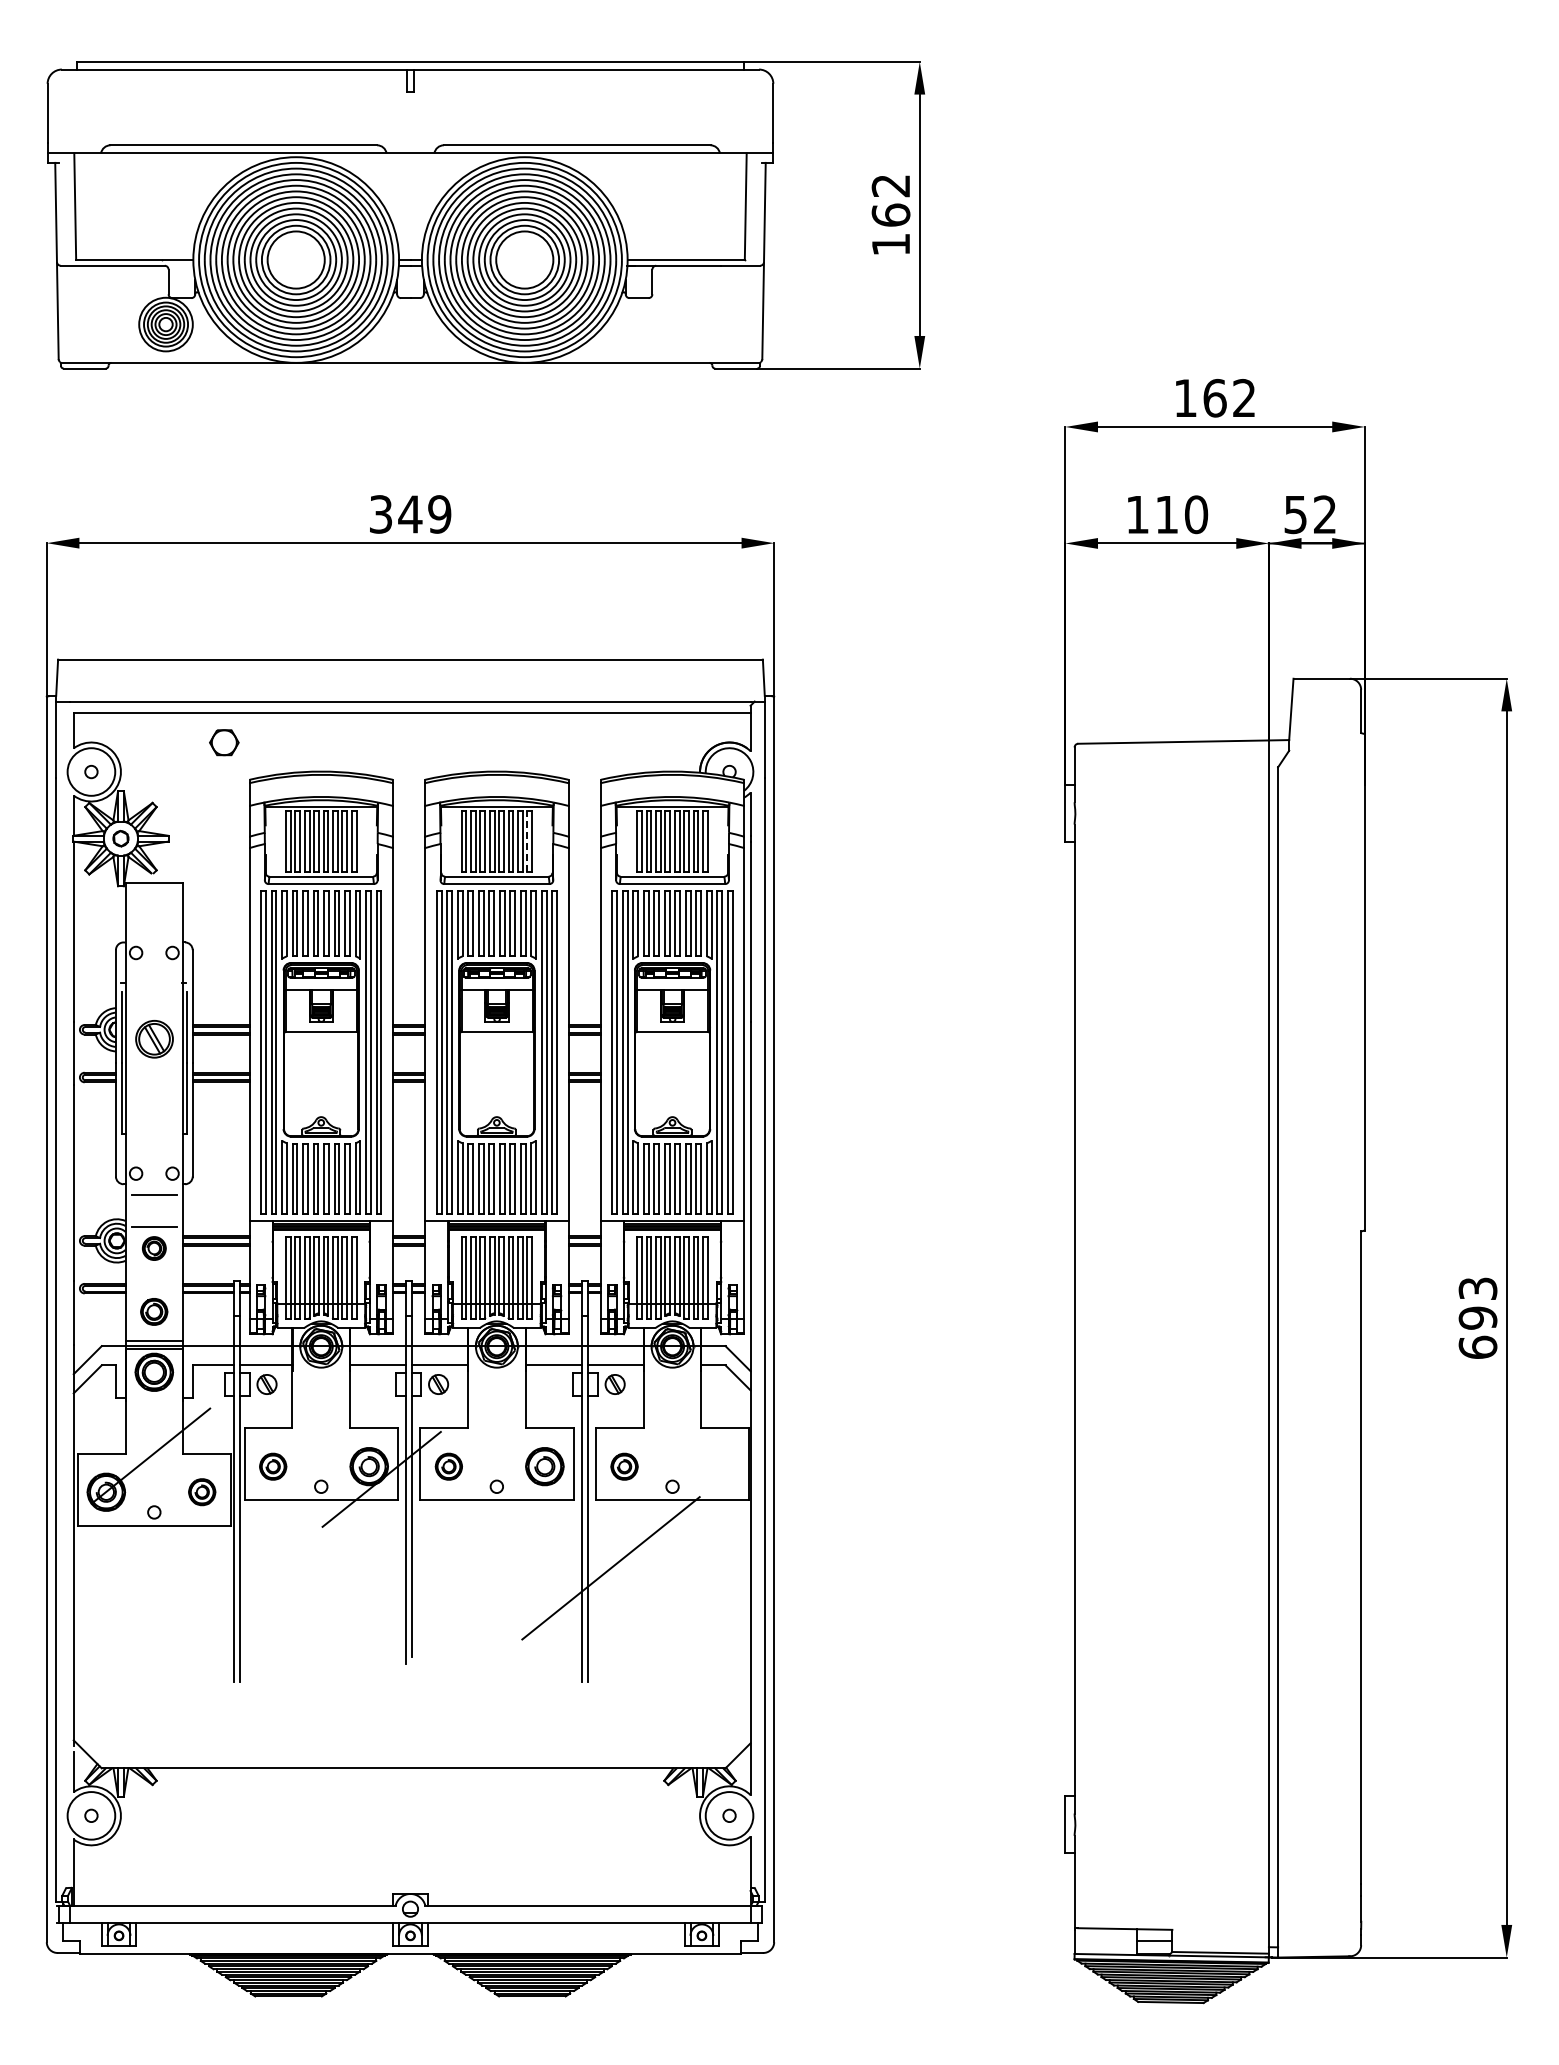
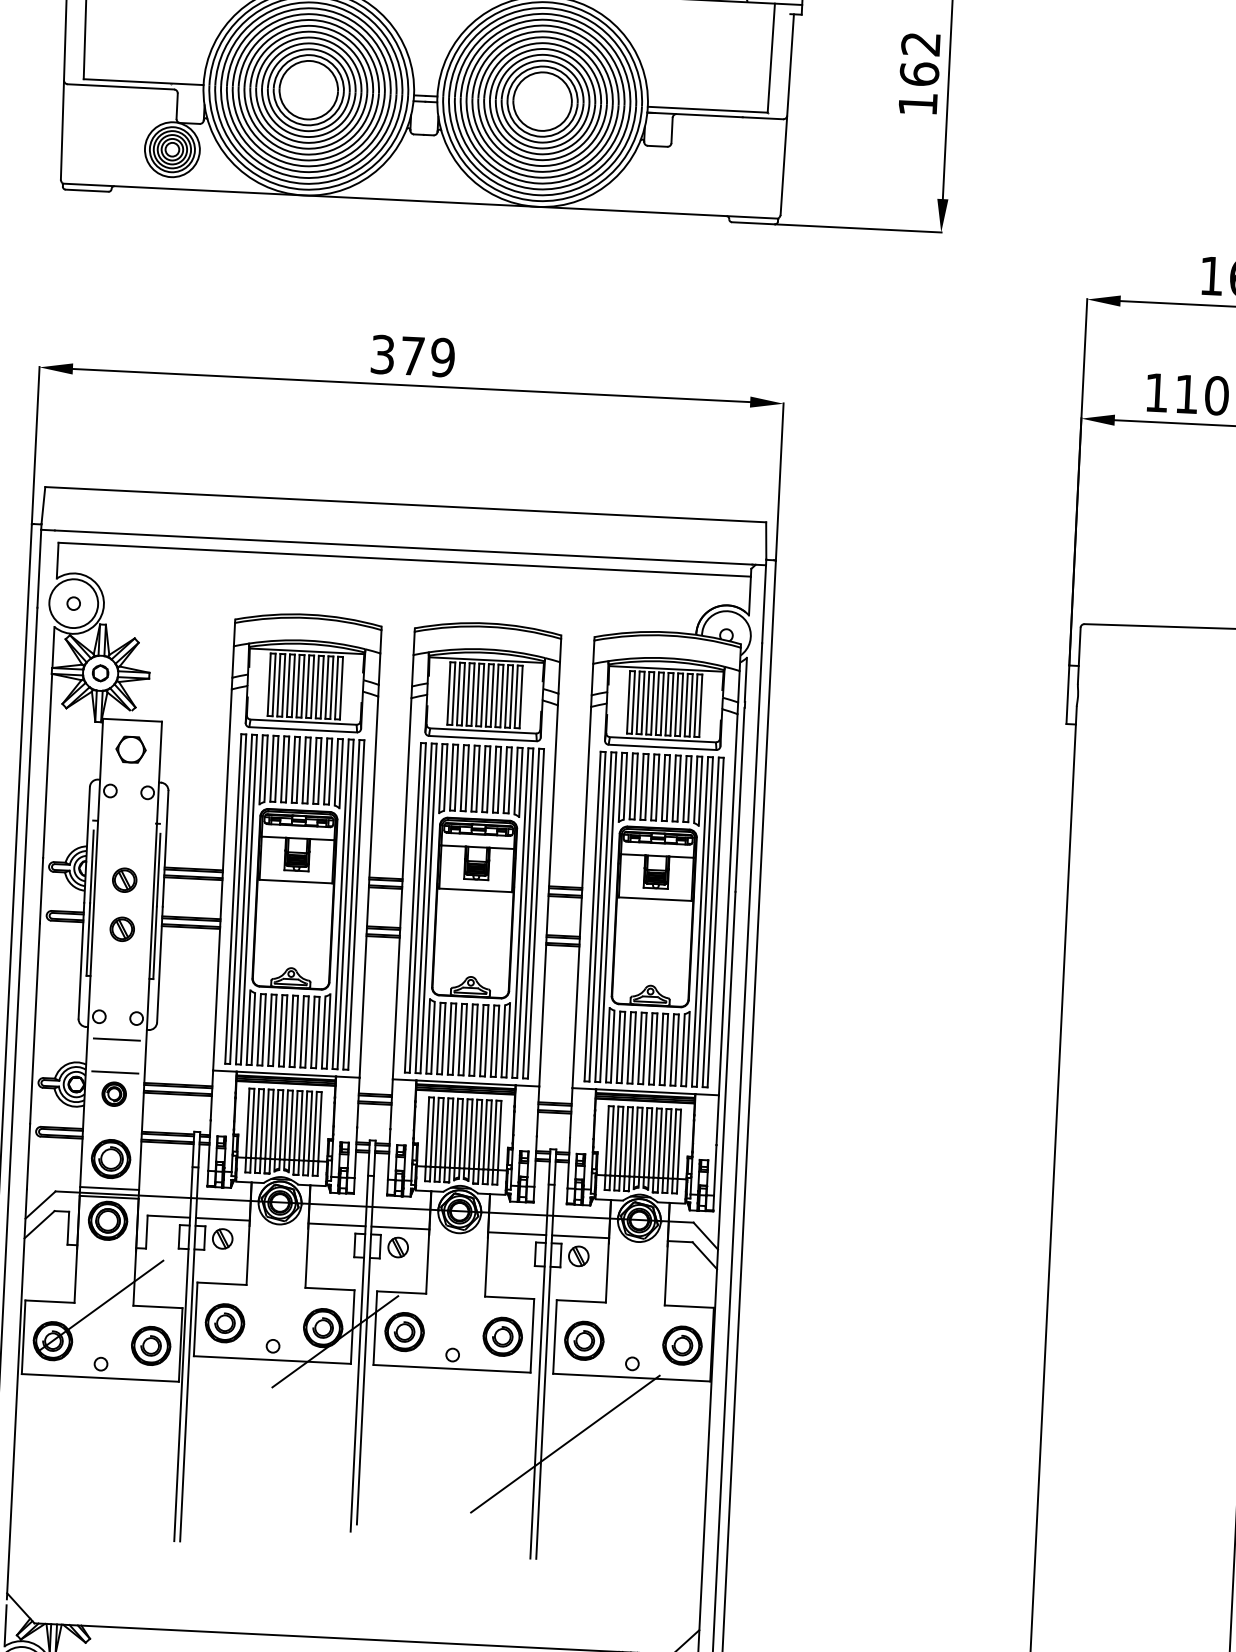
text: (410, 514) -> (412, 356), 349 -> 379
part: (224, 742) -> (131, 749), moved
line: (527, 841) -> (516, 696), dashed -> solid
part: (153, 1039) -> (123, 880), size x0.62
part: (153, 1086) -> (121, 928), added
part: (153, 1311) -> (110, 1158), size x1.43
part: (272, 1466) -> (224, 1323), size x1.43
part: (448, 1466) -> (404, 1331), size x1.43
part: (624, 1466) -> (584, 1340), size x1.43
part: (720, 1466) -> (682, 1345), added
part: (201, 1491) -> (150, 1345), size x1.43

